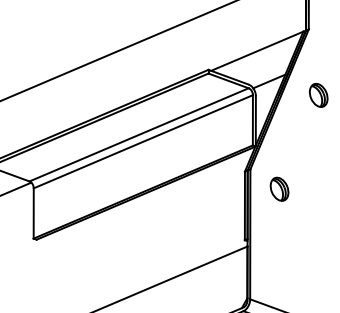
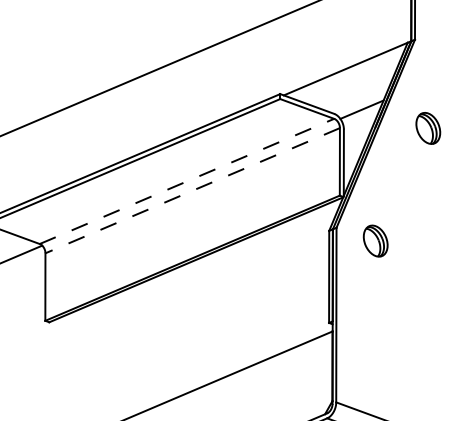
line: (139, 134) -> (187, 180), solid -> dashed
line: (142, 141) -> (191, 190), solid -> dashed
part: (279, 188) -> (375, 240), moved

